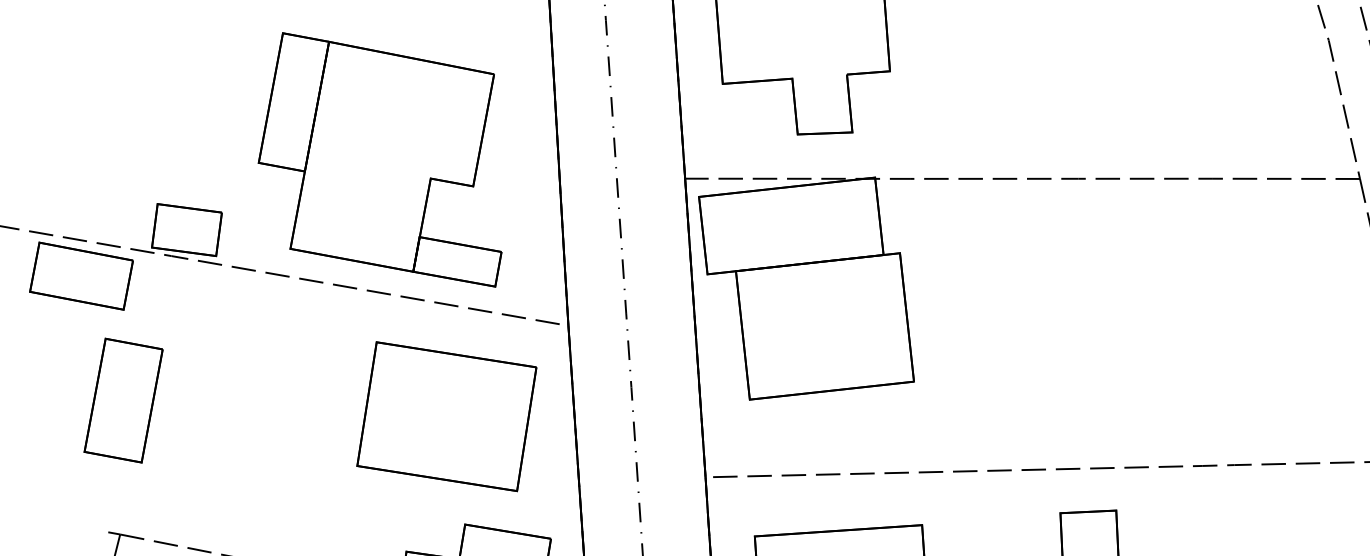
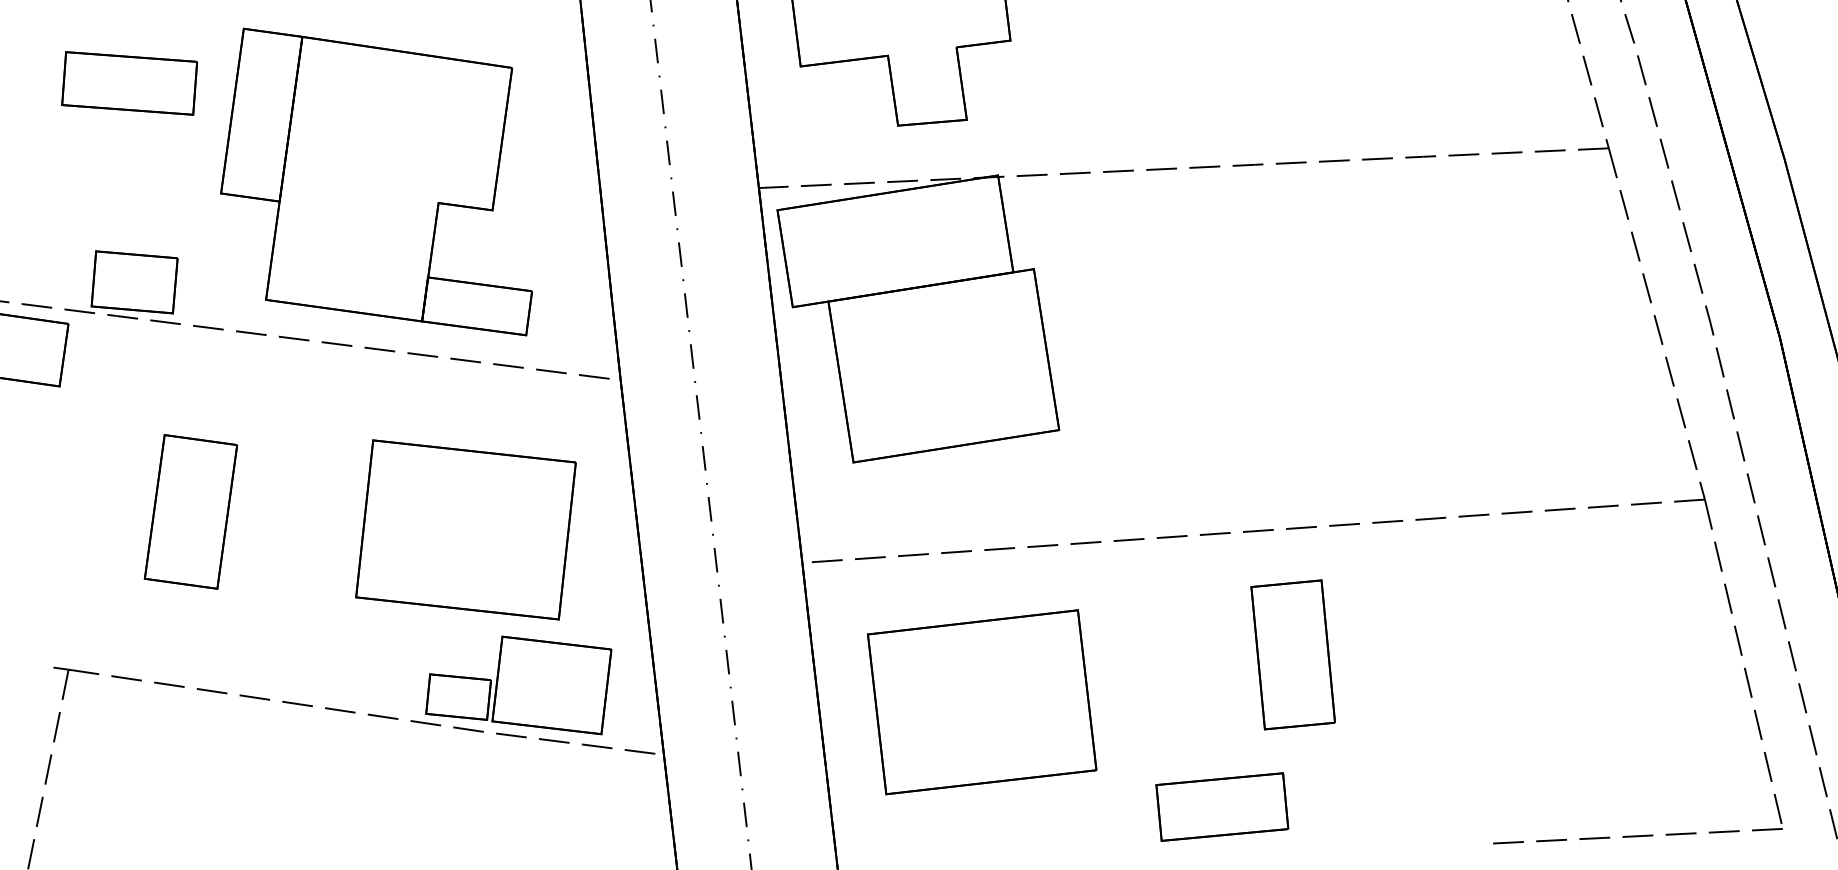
part: (190, 72) -> (129, 83), added
part: (123, 400) -> (190, 511), moved
part: (446, 416) -> (465, 529), moved

